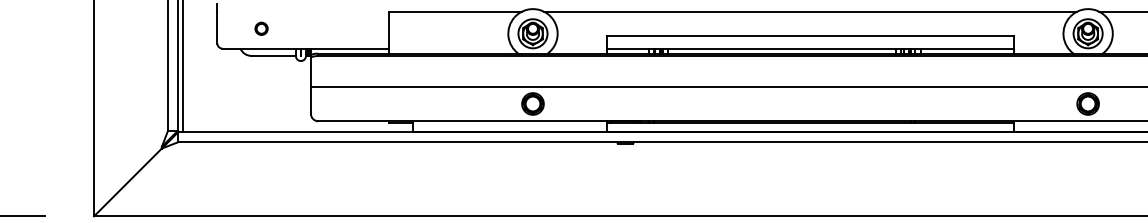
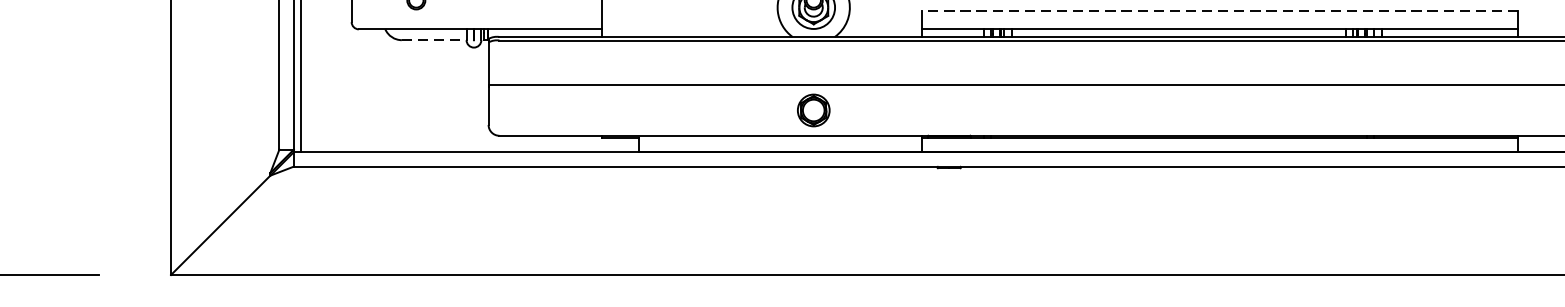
line: (810, 36) -> (1220, 11), solid -> dashed
line: (274, 55) -> (435, 39), solid -> dashed

